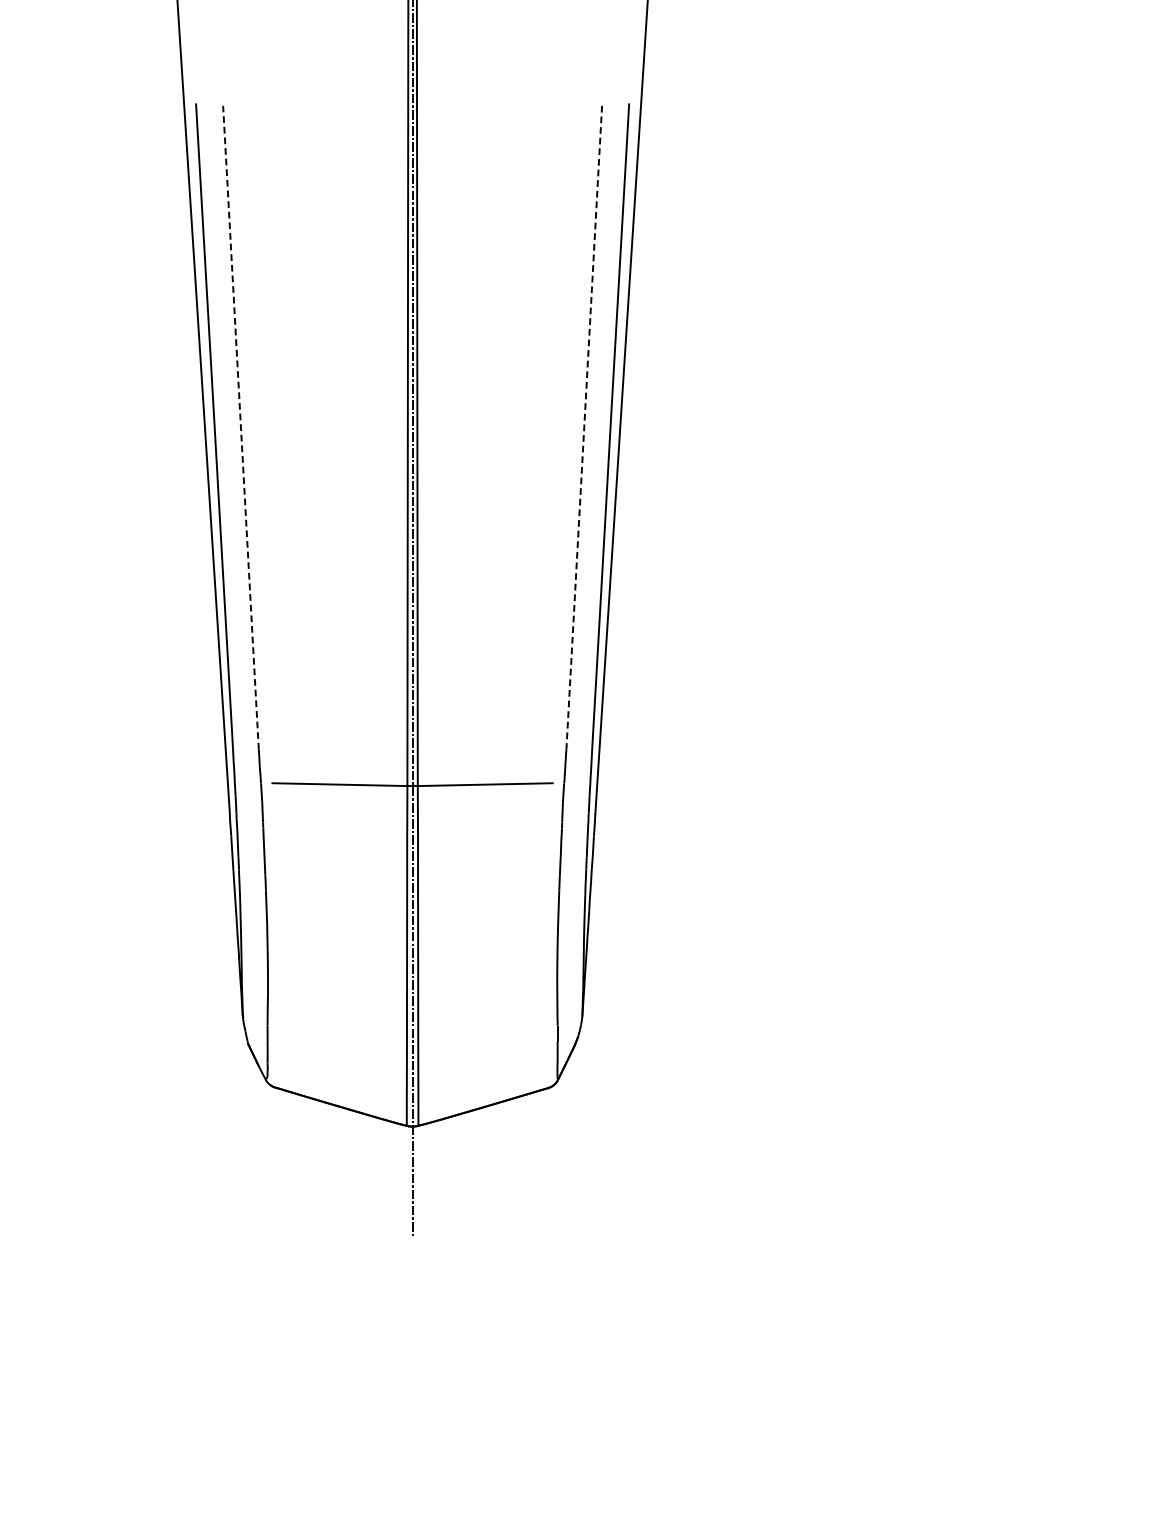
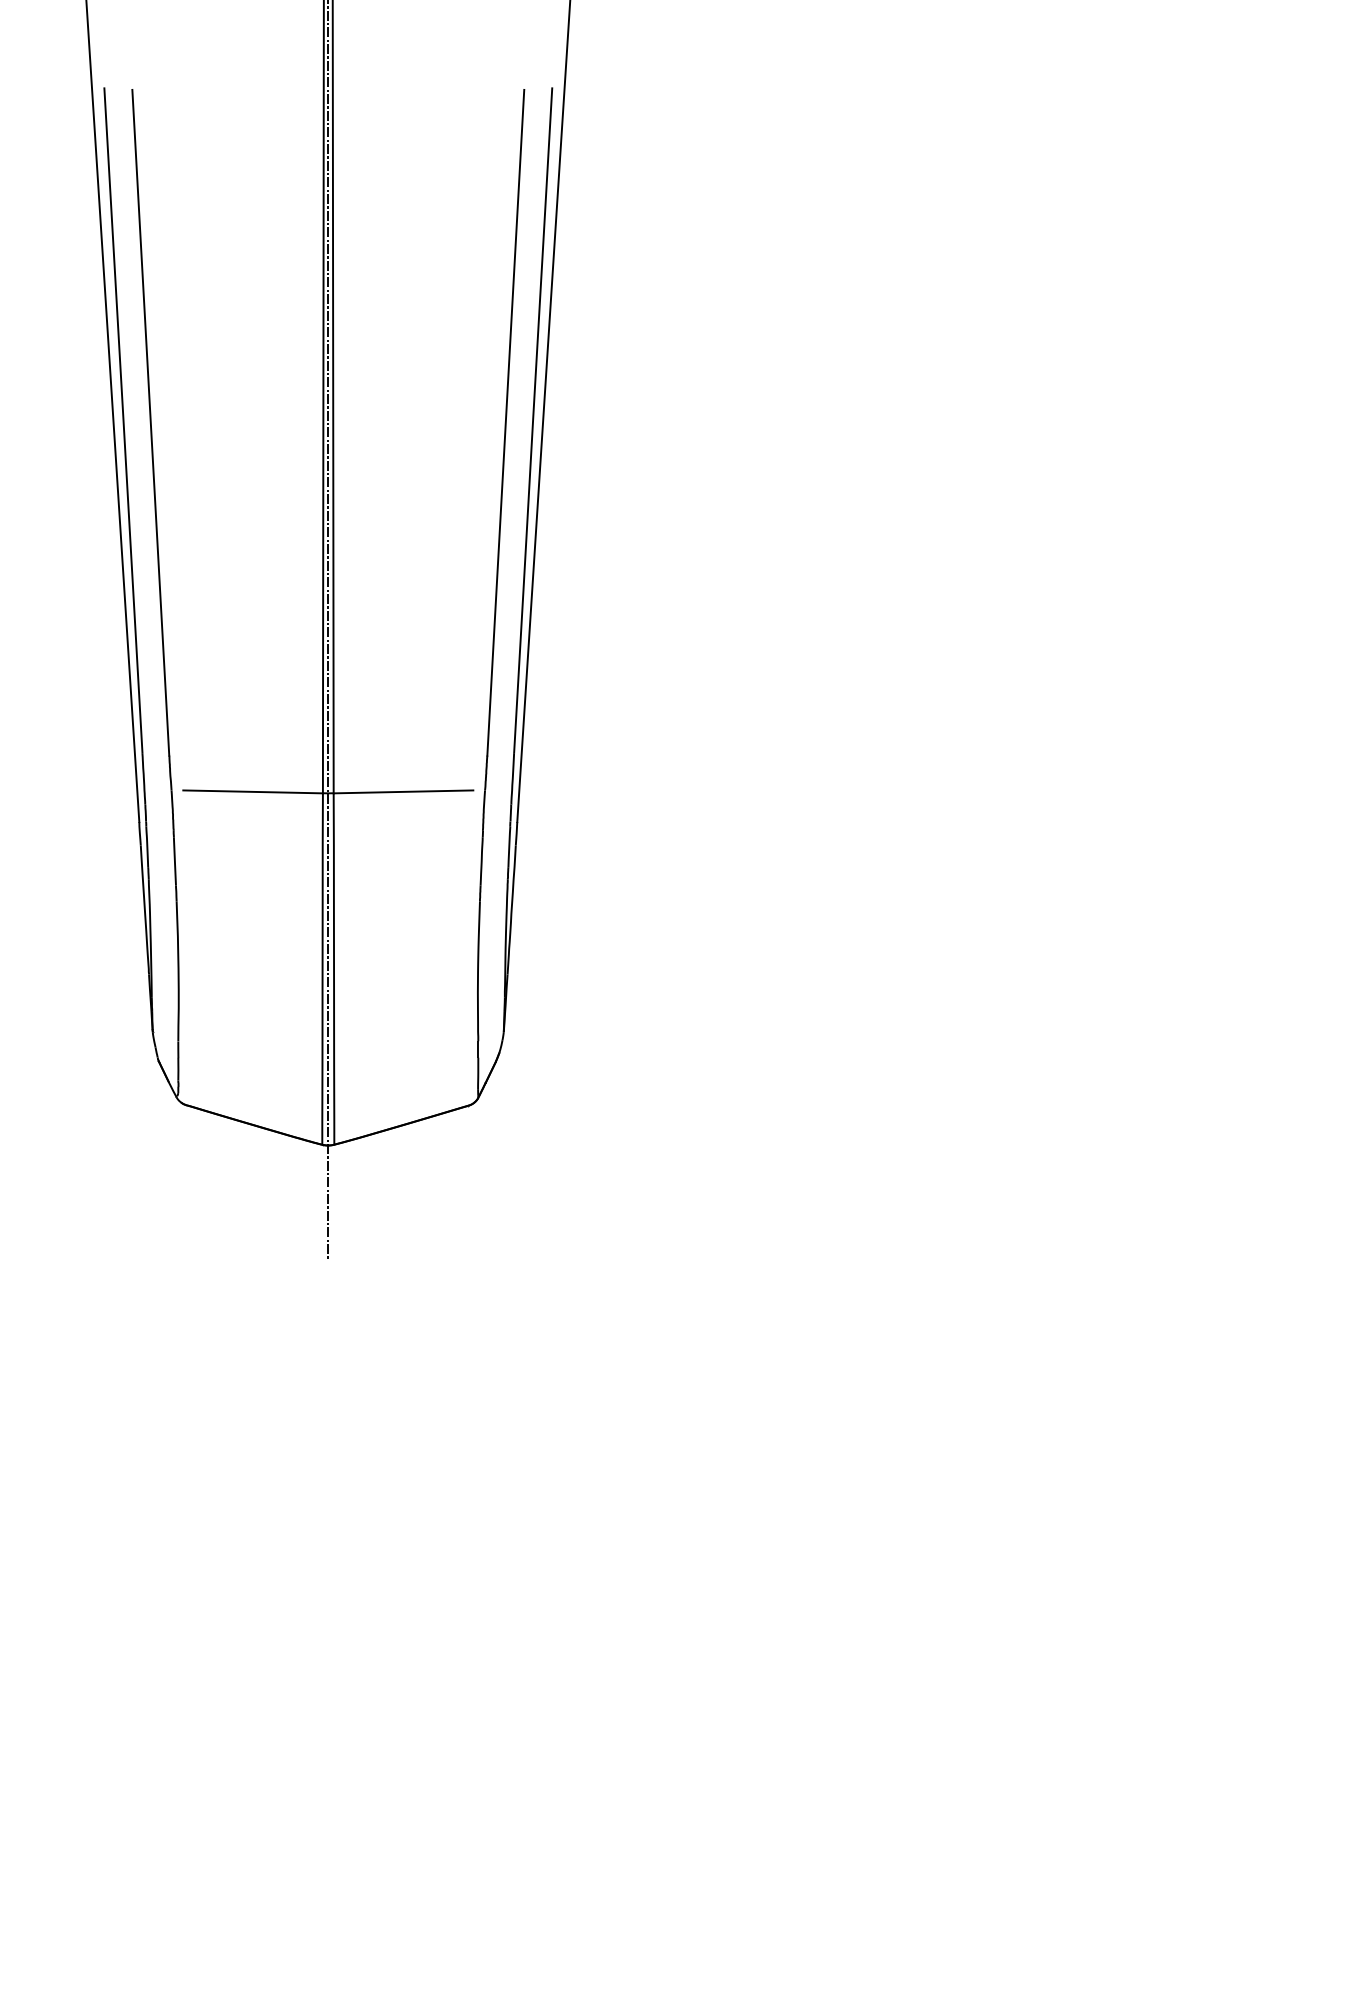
line: (240, 427) -> (150, 422), dashed -> solid
line: (583, 428) -> (505, 423), dashed -> solid

